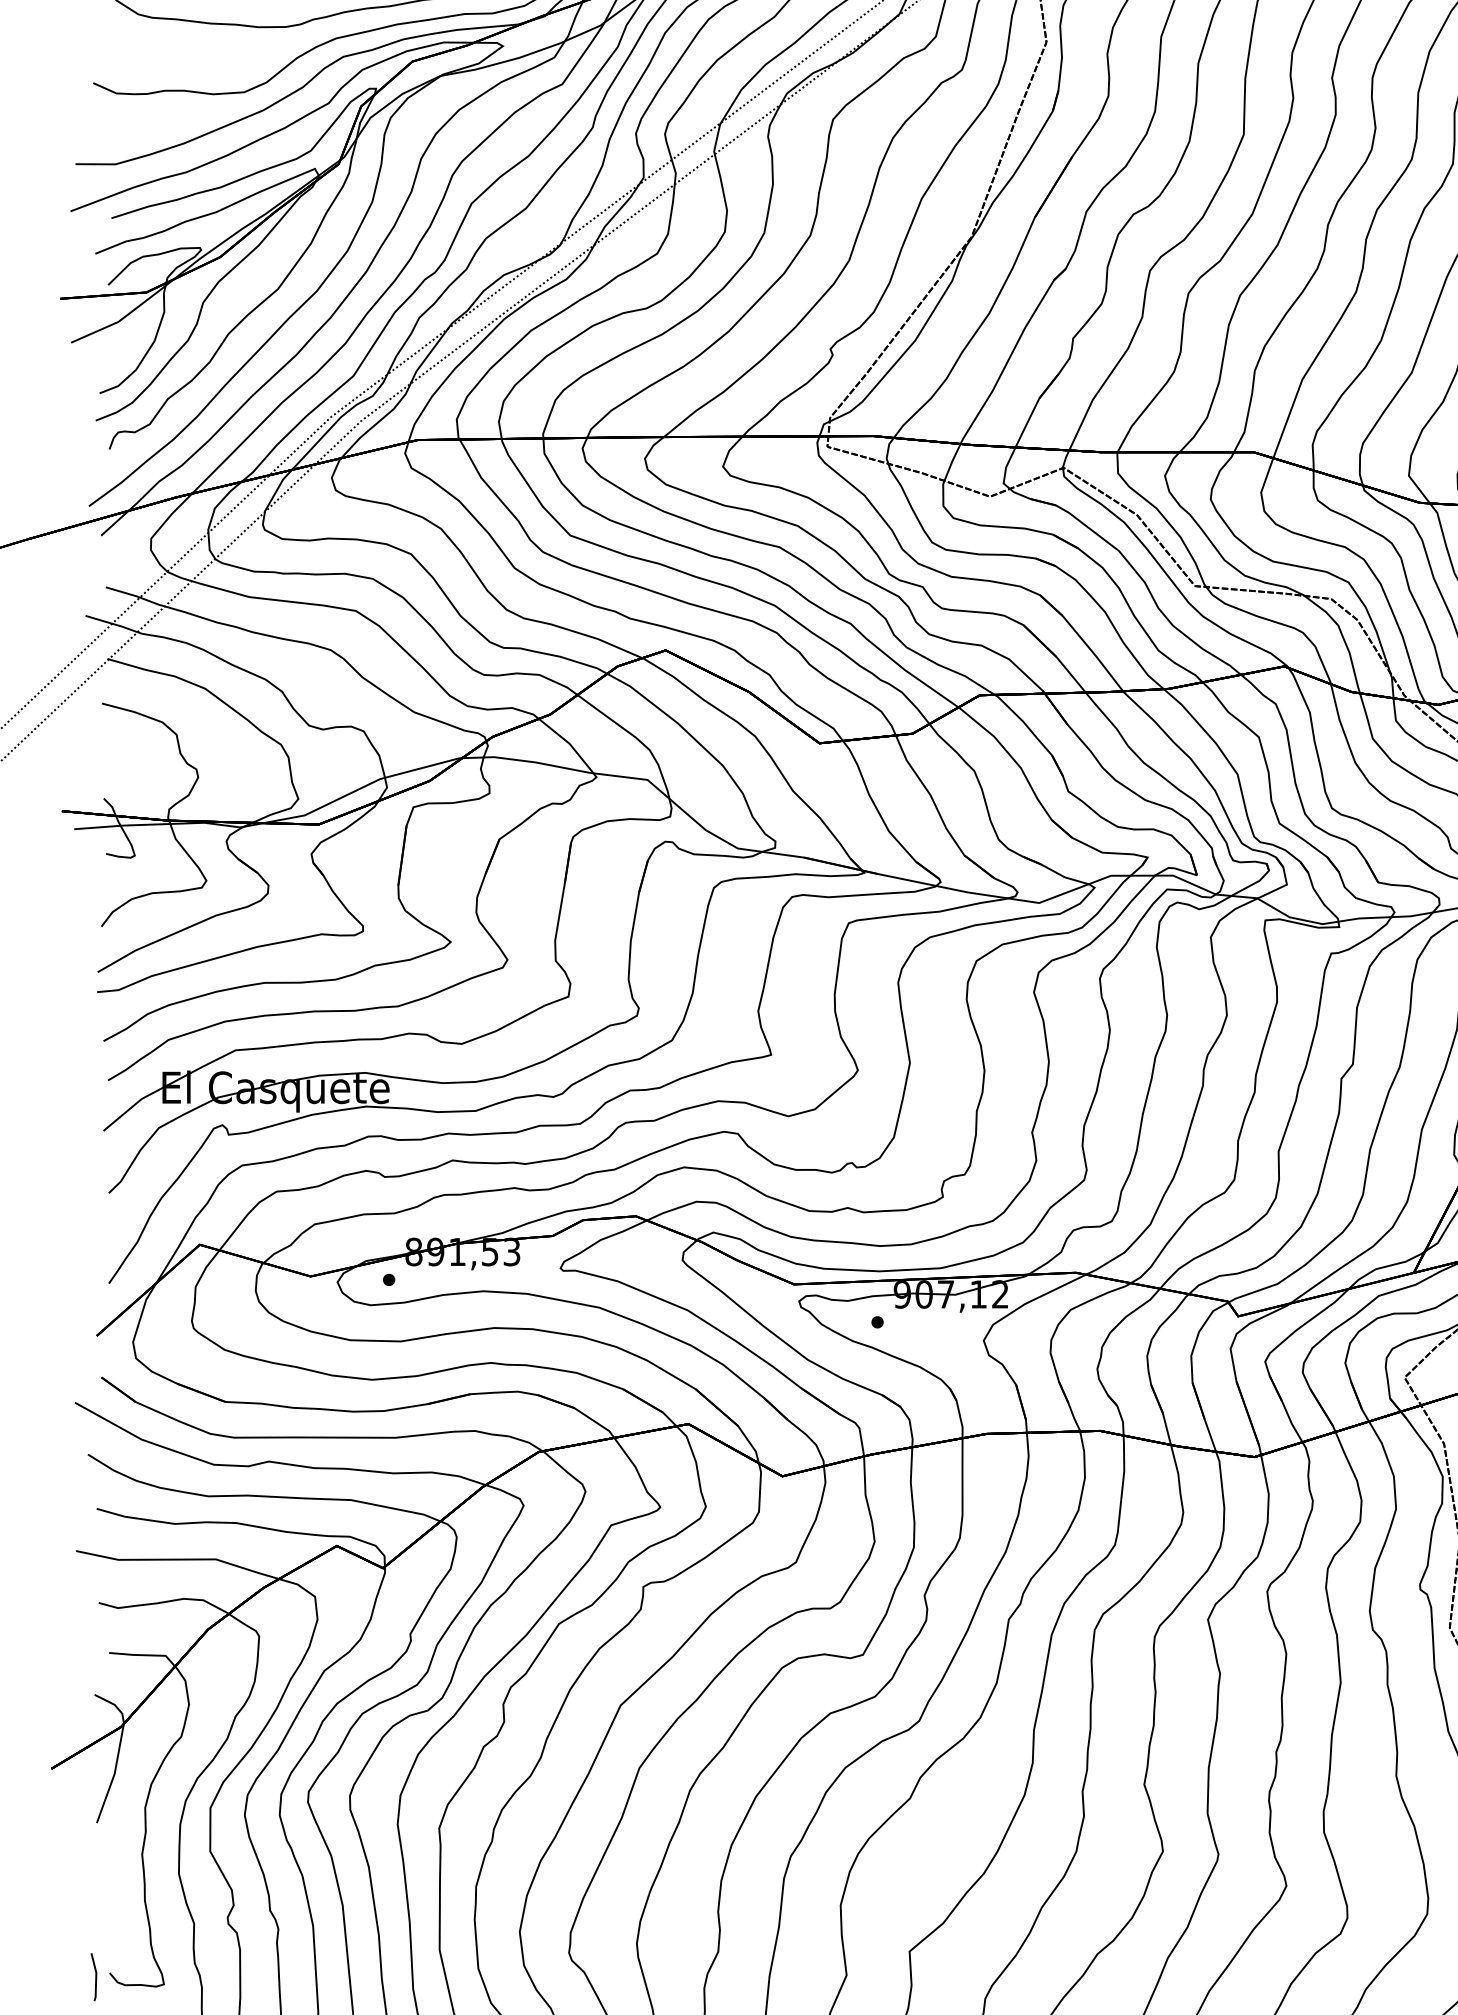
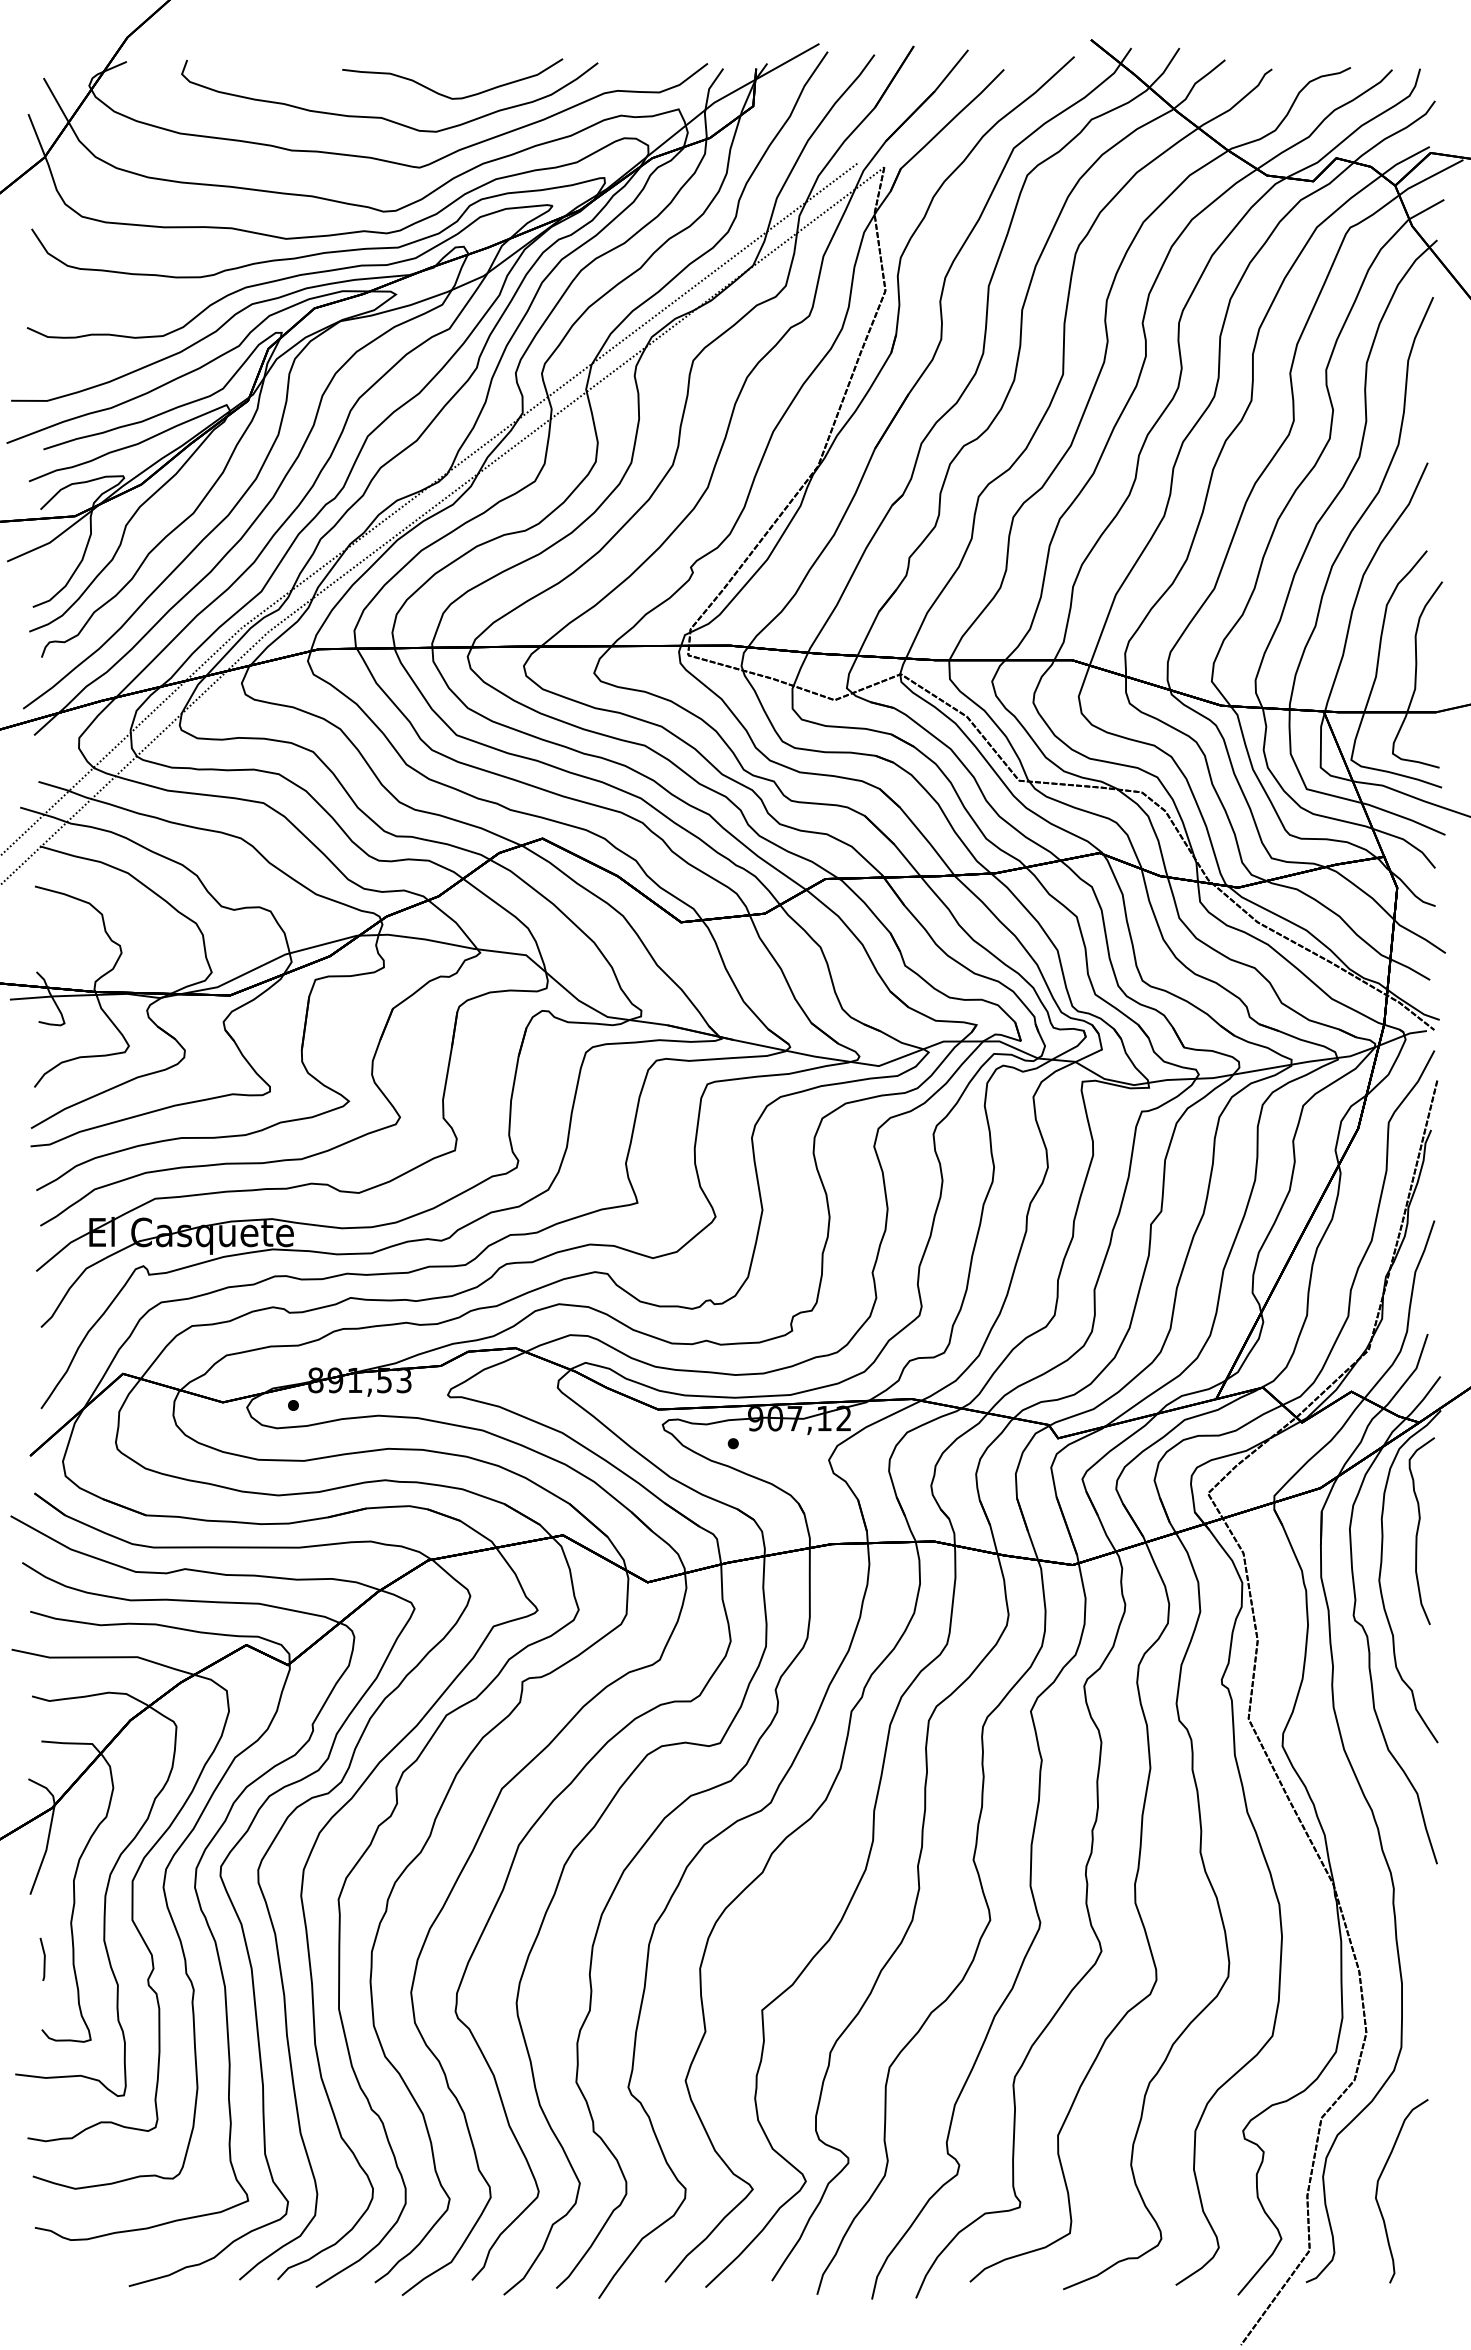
line: (94, 1976) -> (43, 1958), moved

